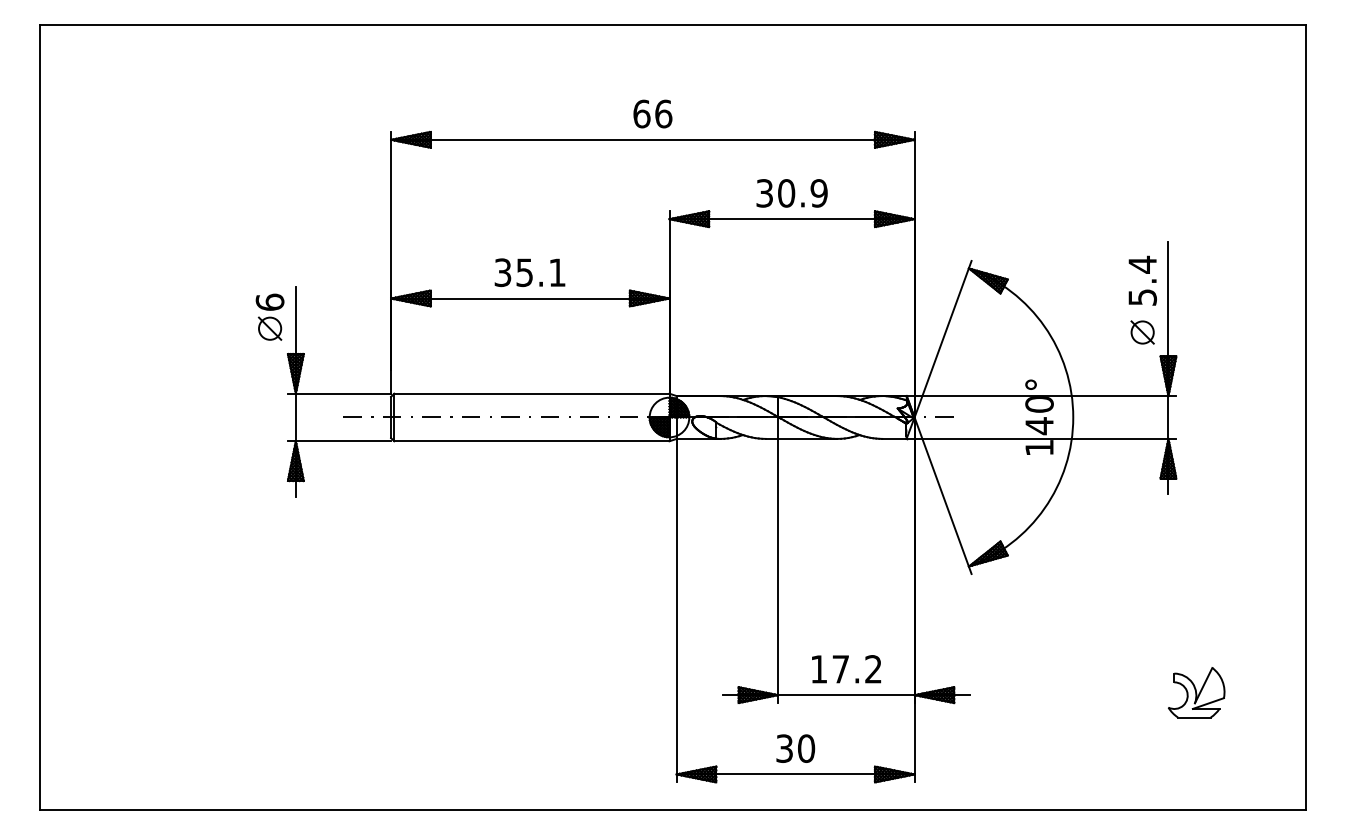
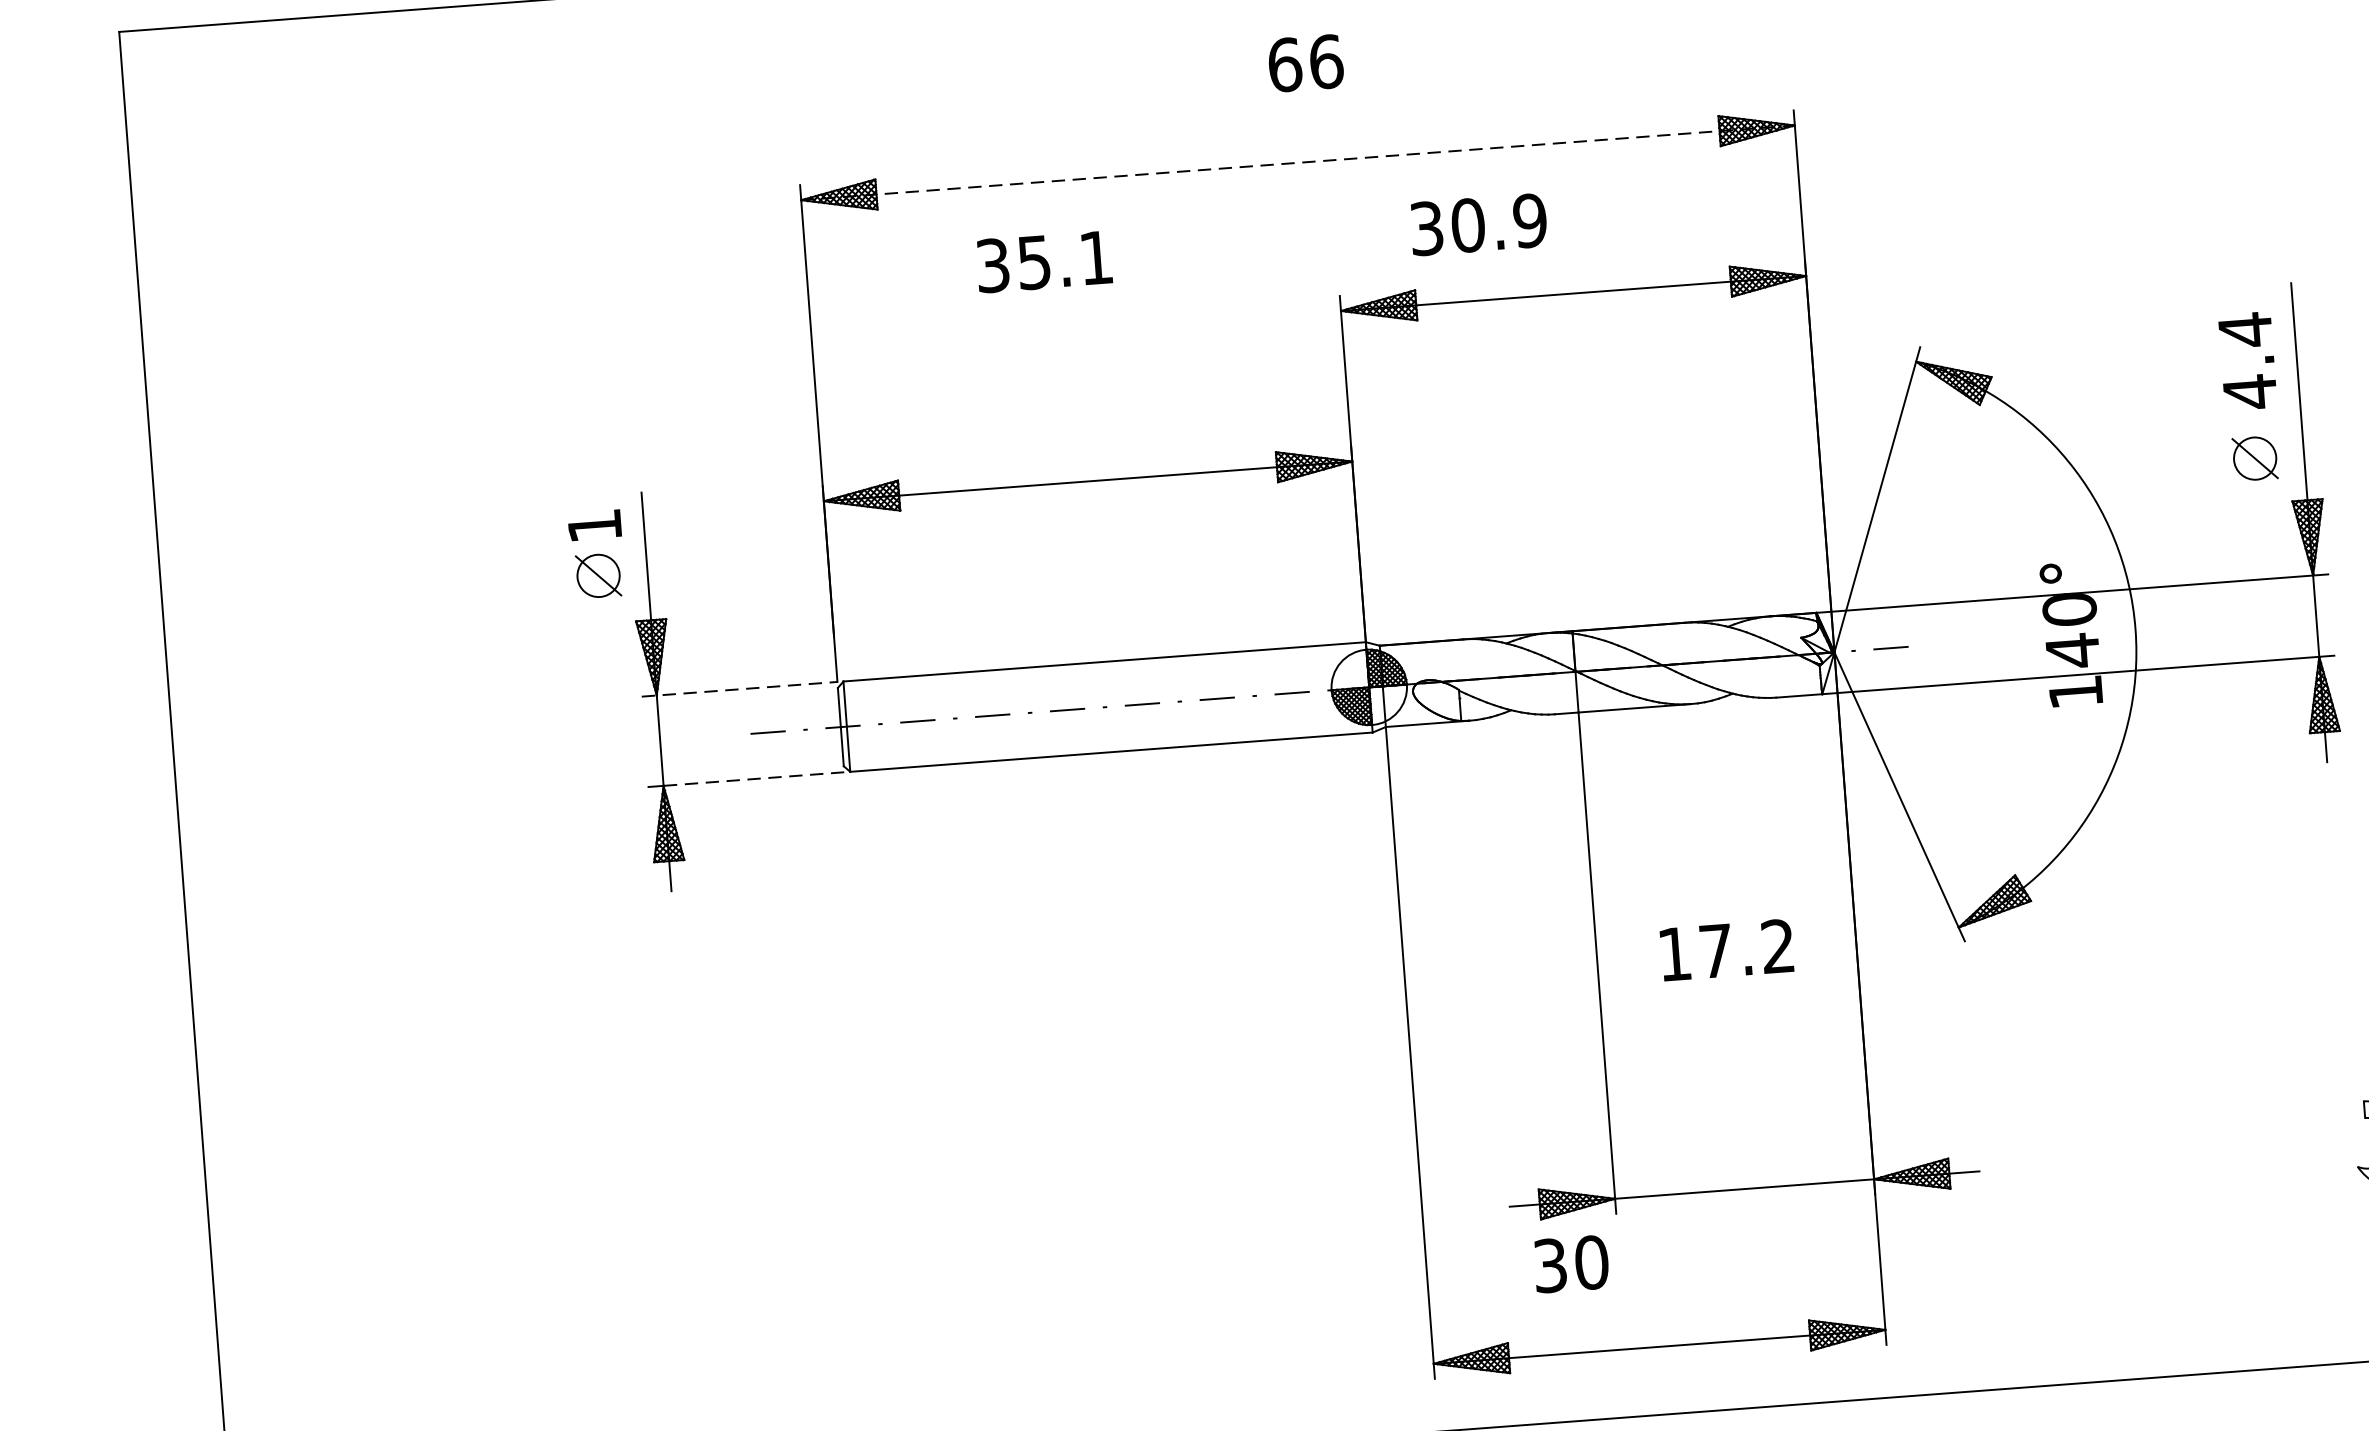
text: (652, 113) -> (1305, 62), moved
line: (652, 139) -> (1297, 162), solid -> dashed
text: (791, 193) -> (1477, 225), moved
text: (529, 272) -> (1043, 261), moved
text: (1142, 297) -> (2249, 392), 5.4 -> 4.4
text: (269, 301) -> (593, 524), 6 -> 1
line: (339, 393) -> (739, 688), solid -> dashed
line: (343, 441) -> (753, 779), solid -> dashed
text: (846, 669) -> (1726, 950), moved
text: (795, 748) -> (1571, 1263), moved

